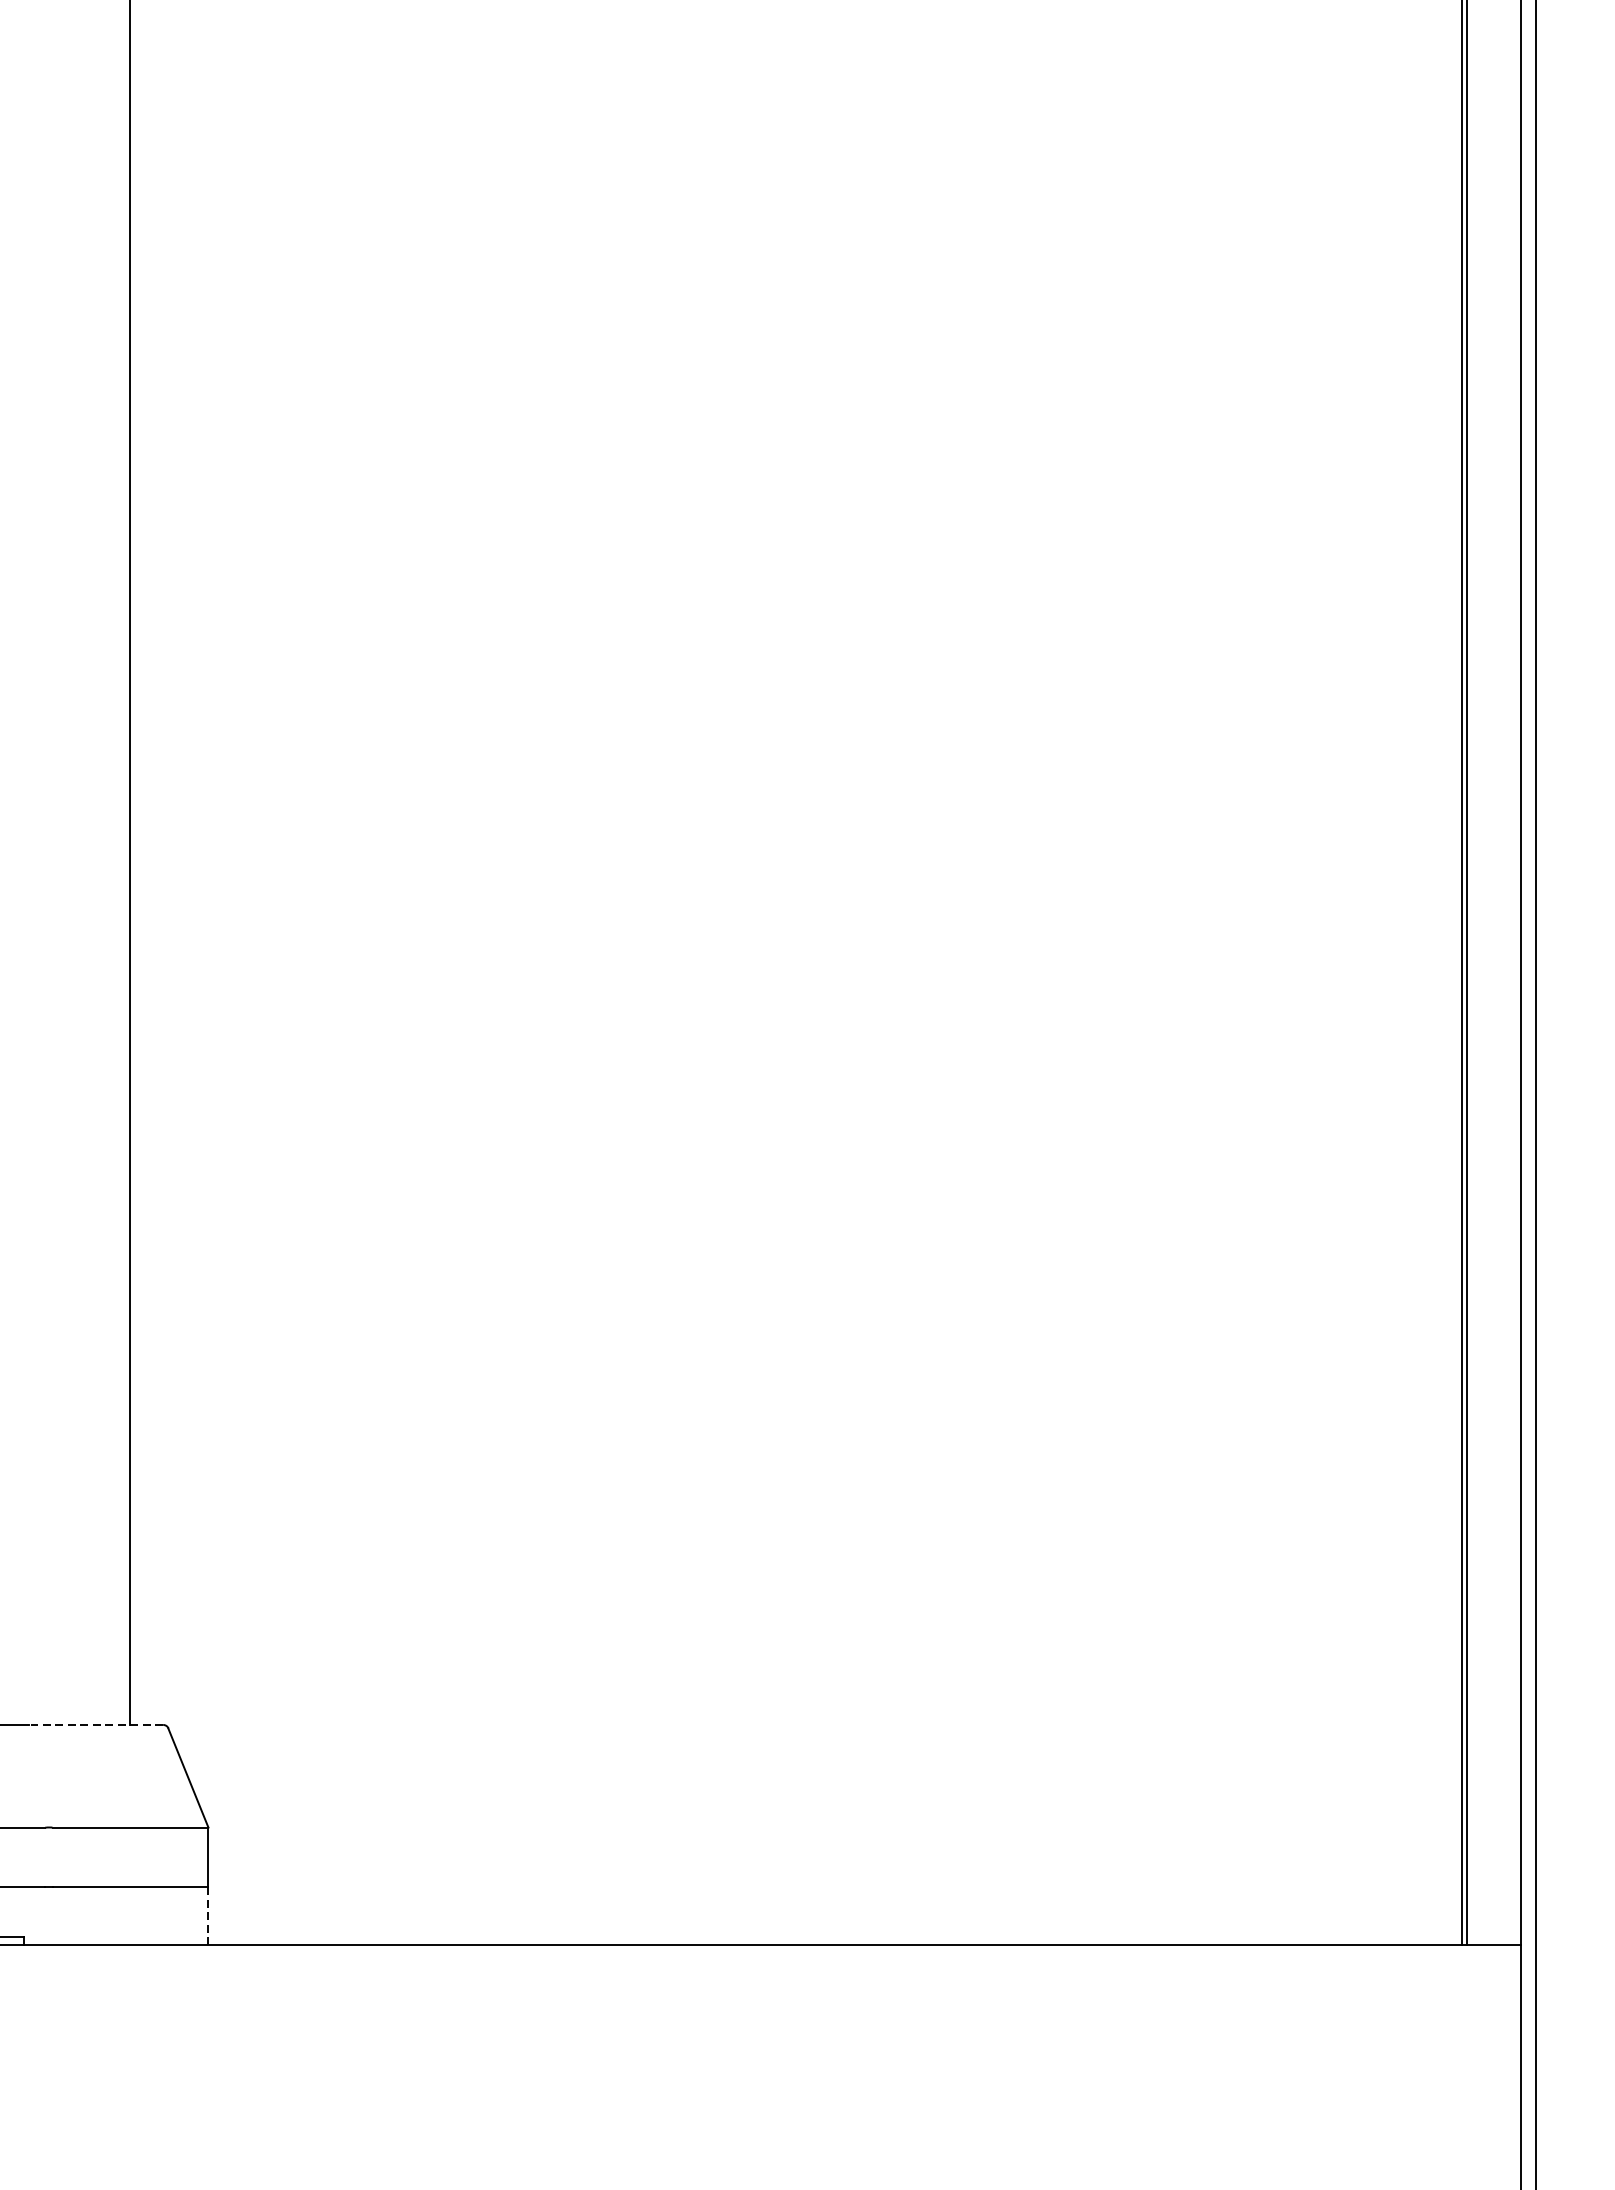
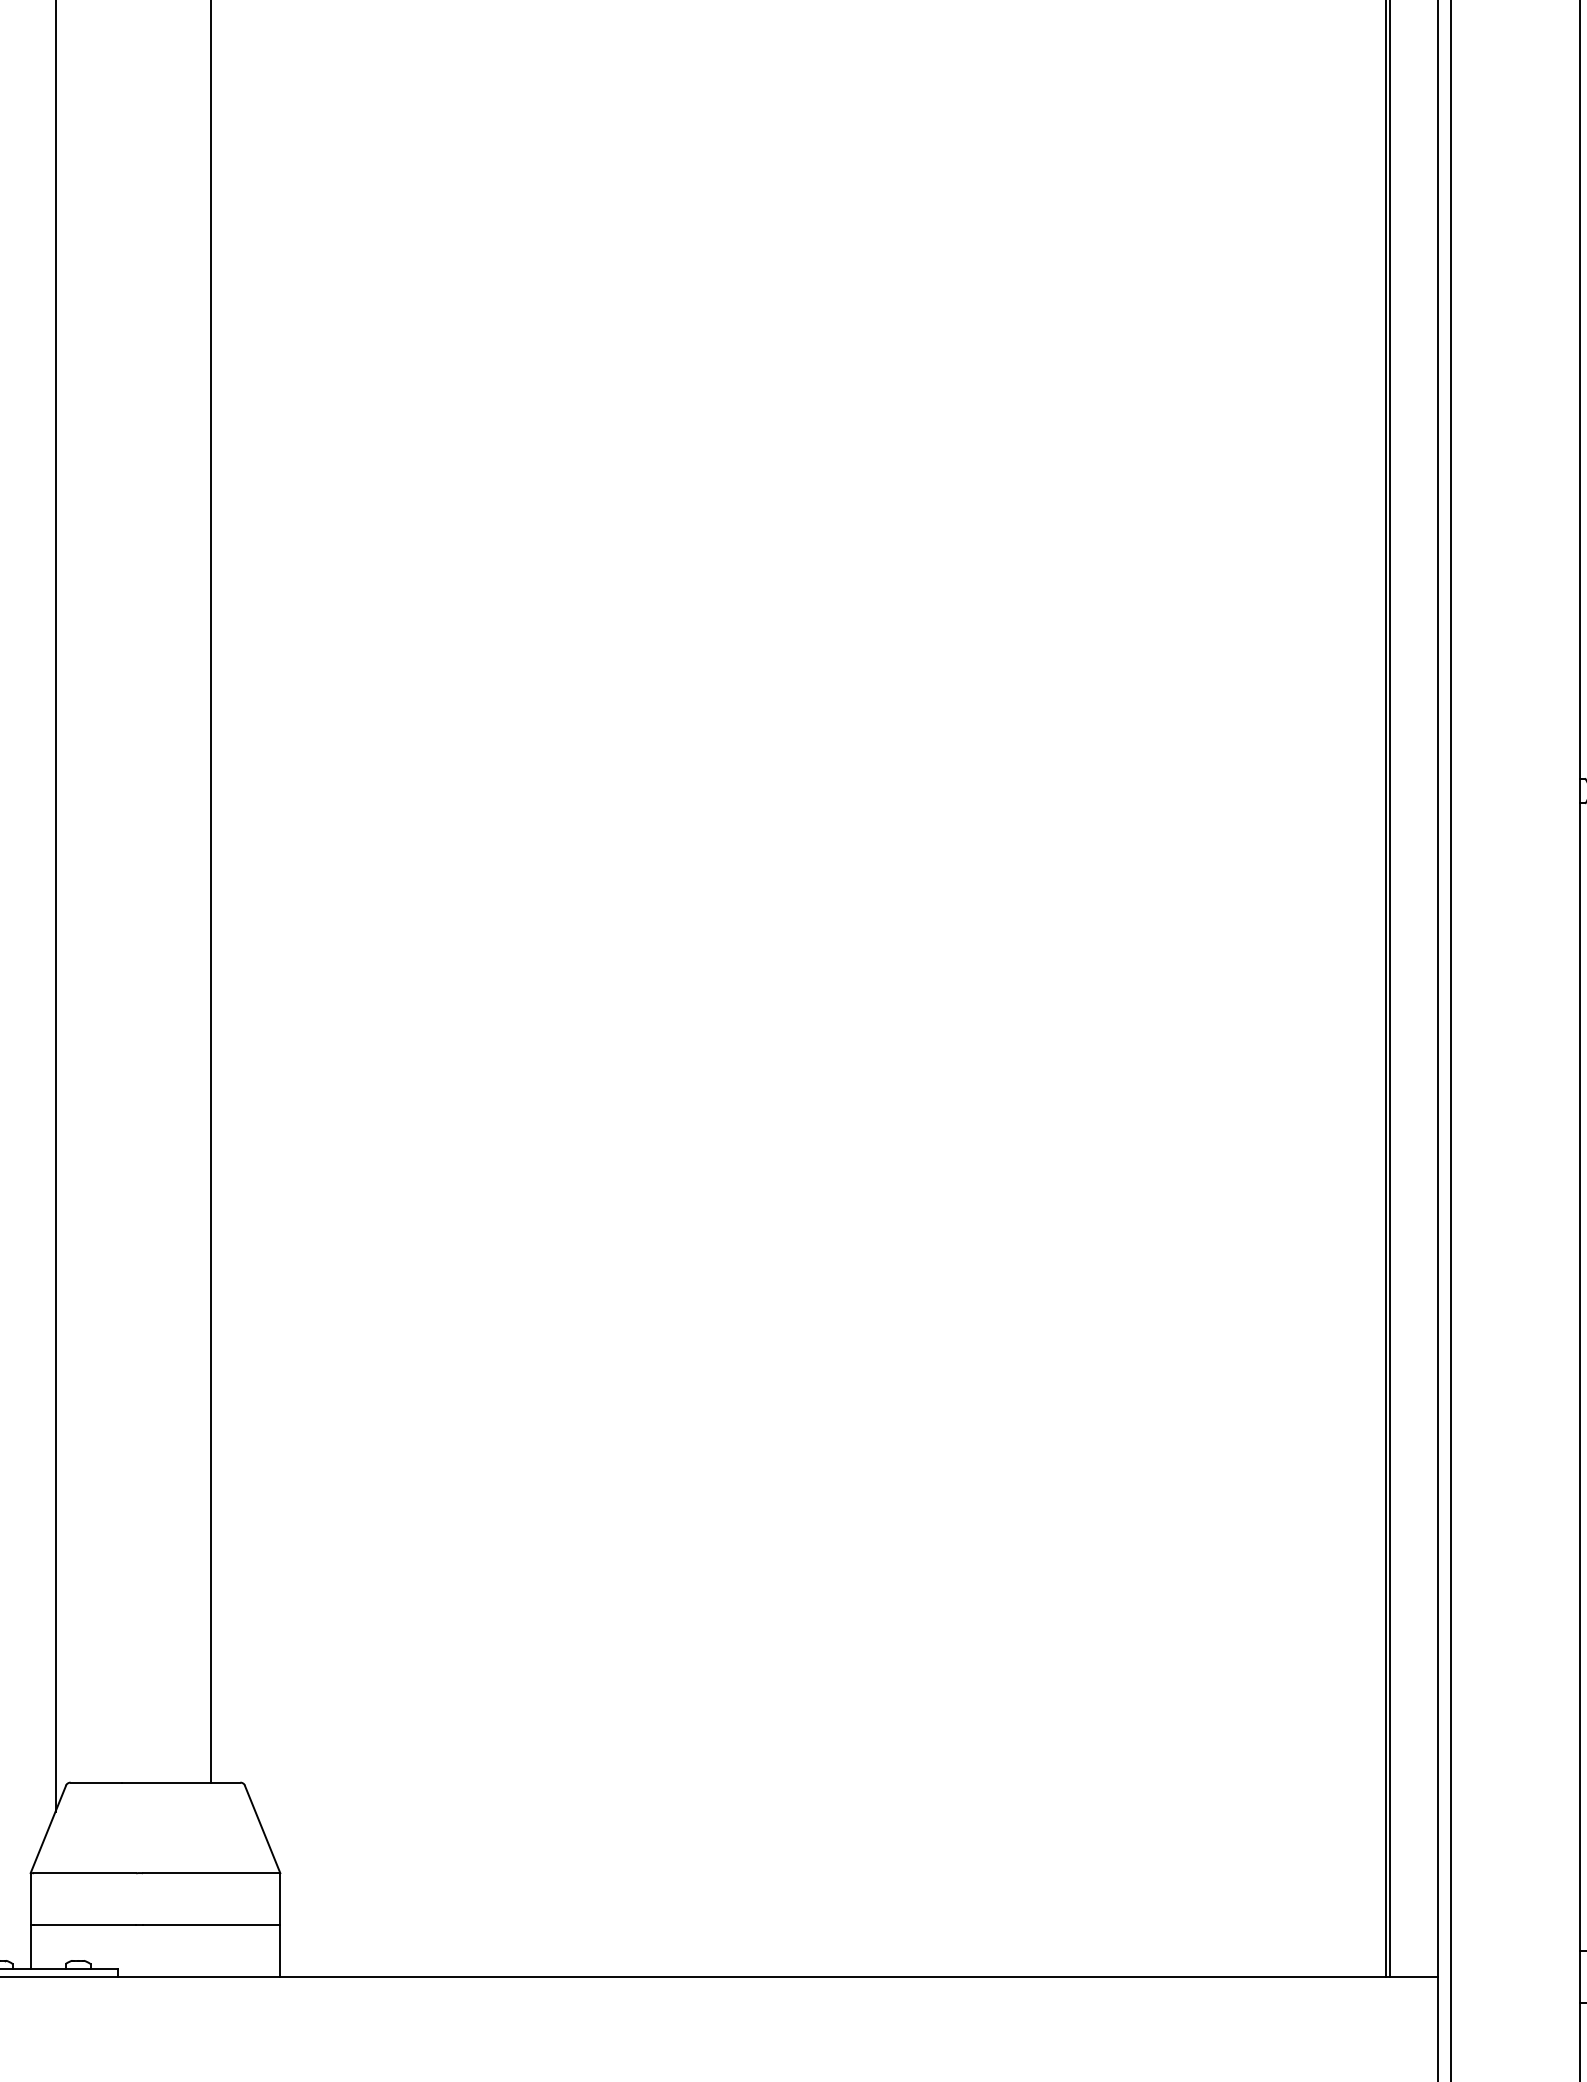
line: (95, 1724) -> (180, 1782), dashed -> solid
line: (208, 1916) -> (280, 1951), dashed -> solid

